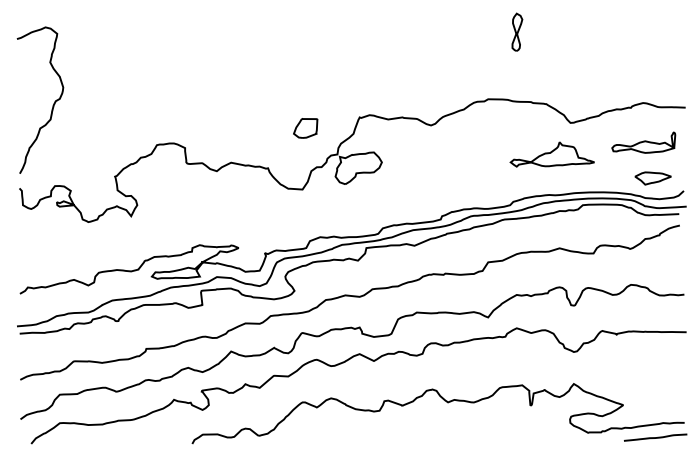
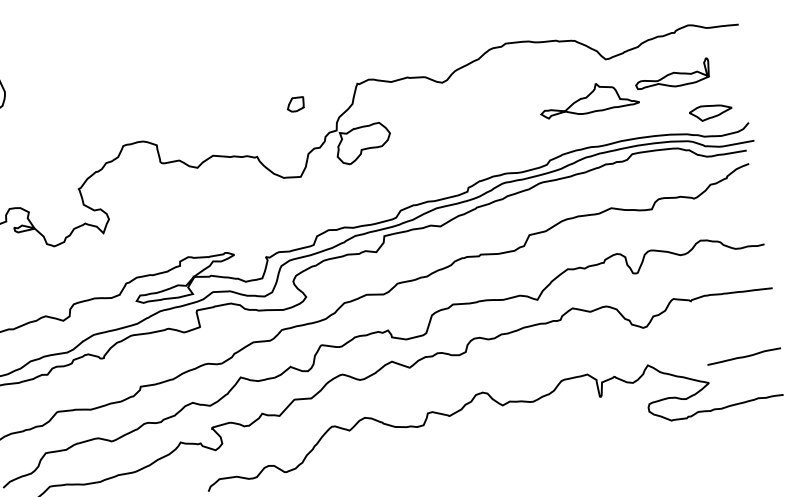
part: (305, 128) -> (295, 104), size x0.6
part: (643, 142) -> (671, 74), moved
line: (655, 437) -> (744, 356), moved

